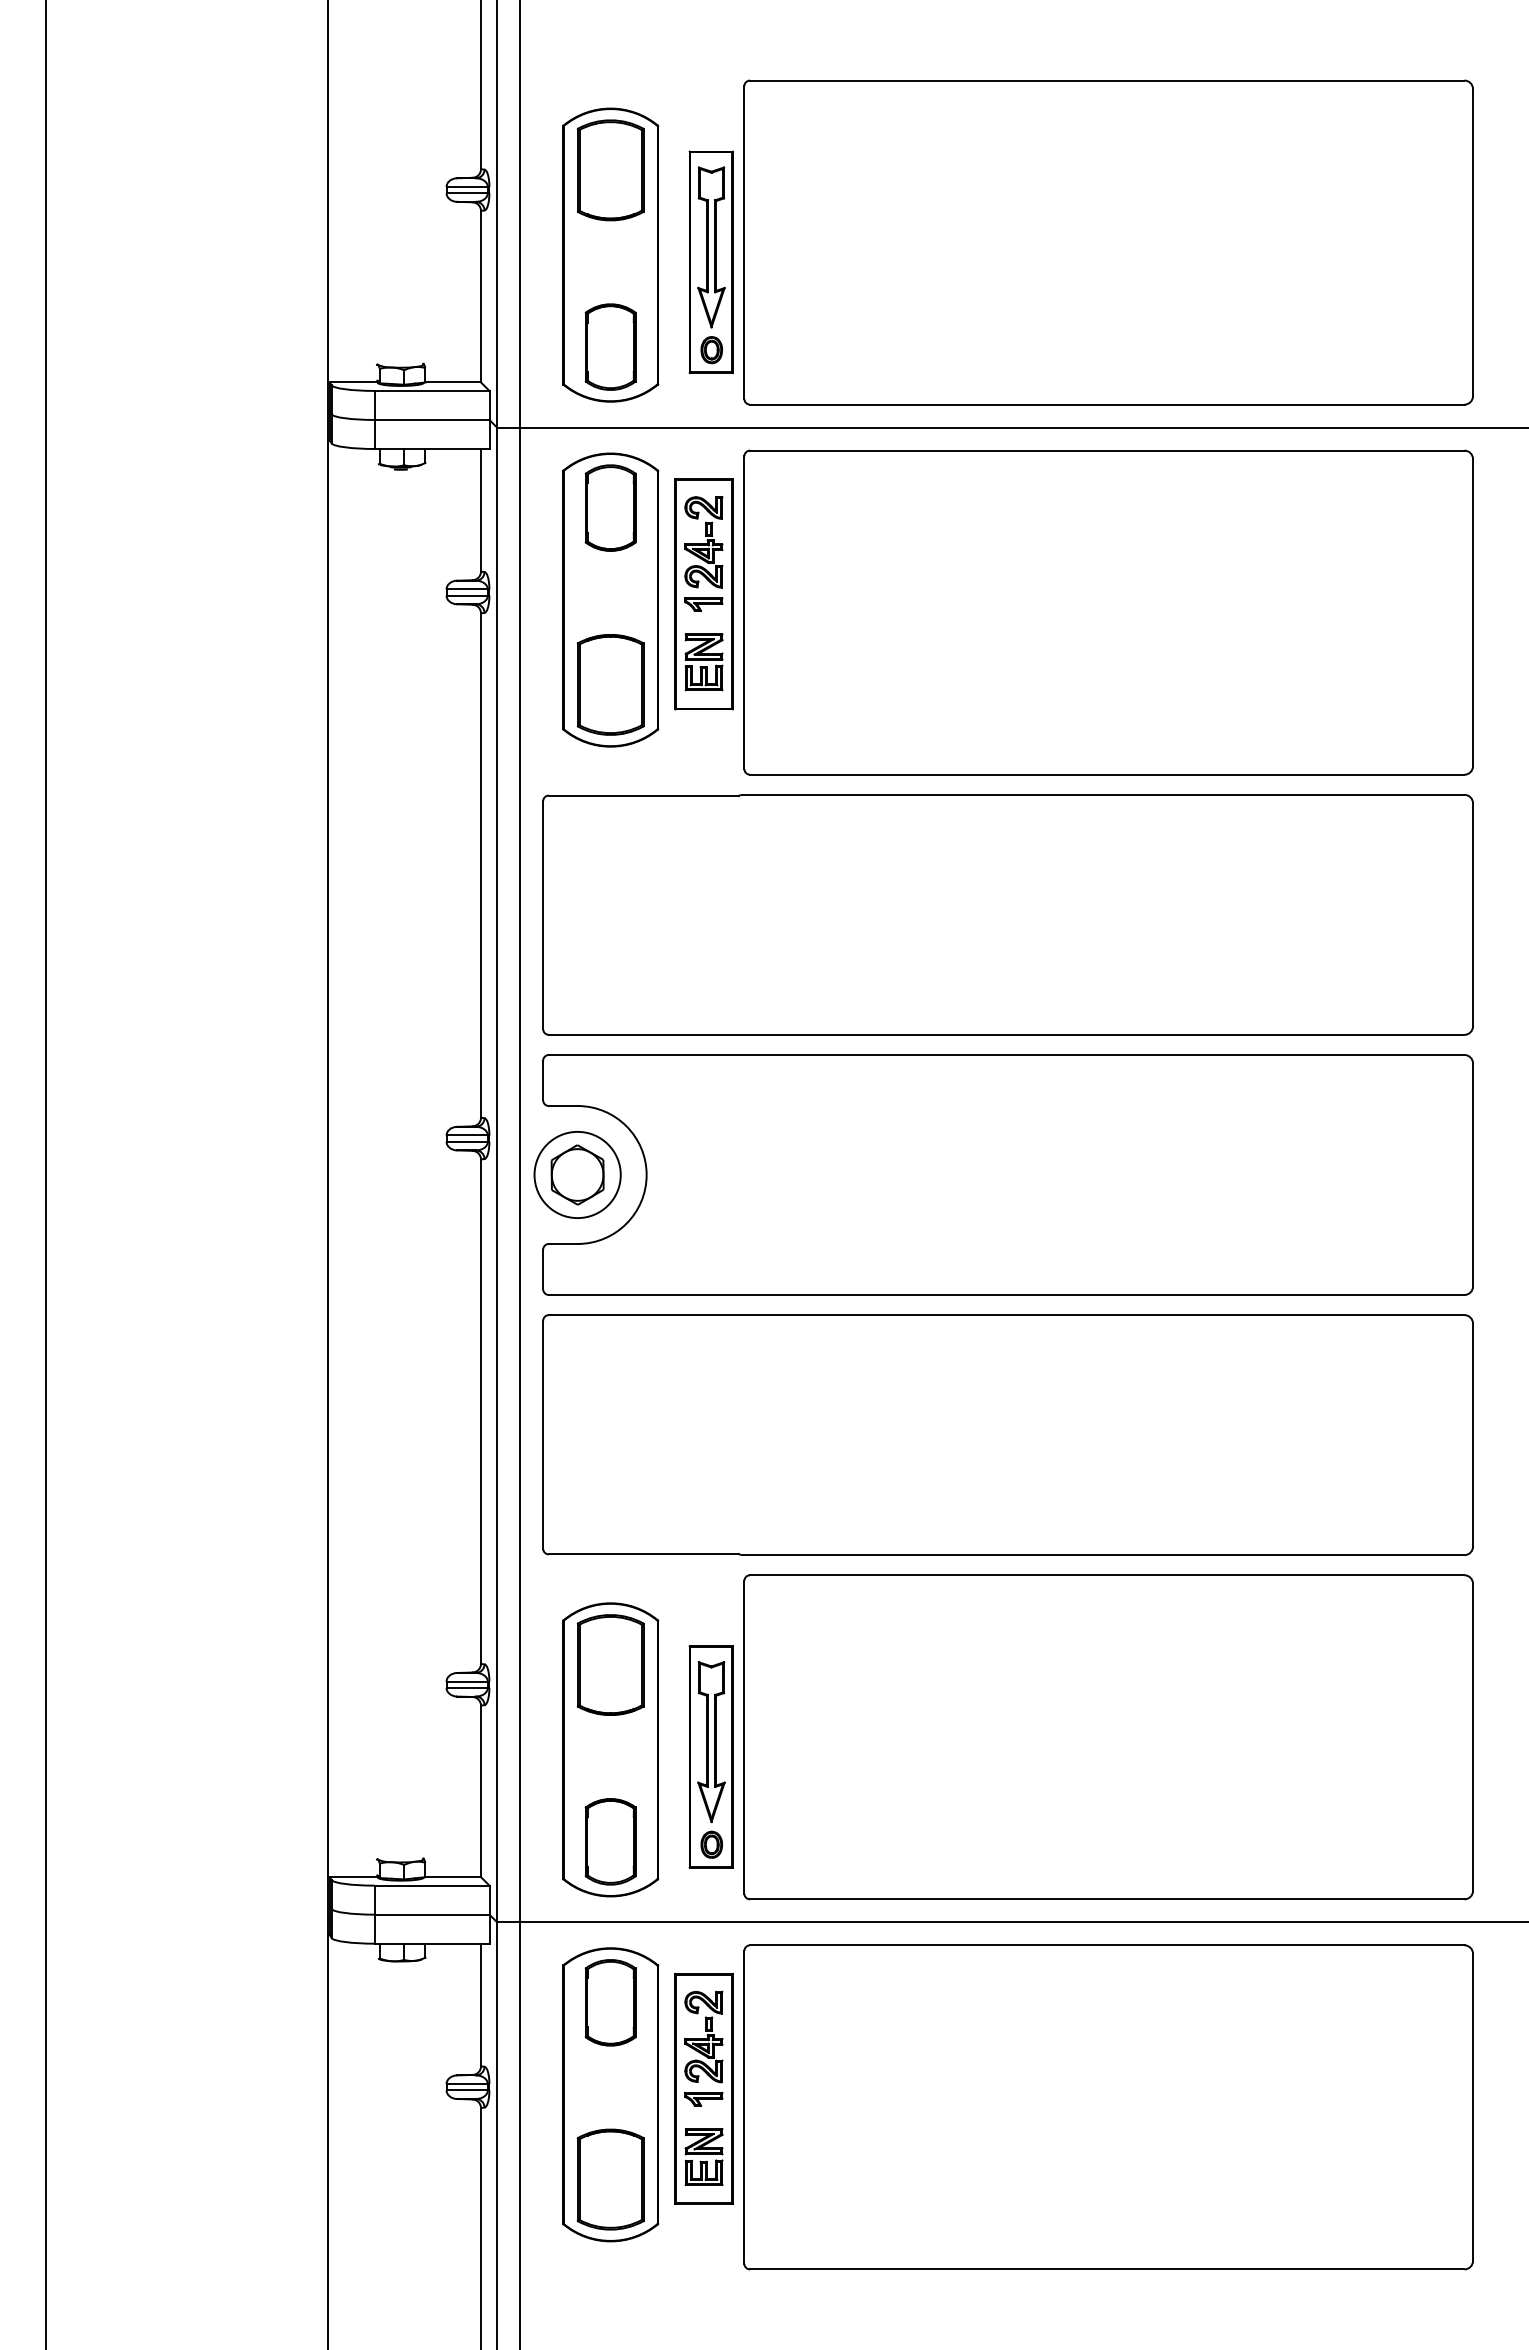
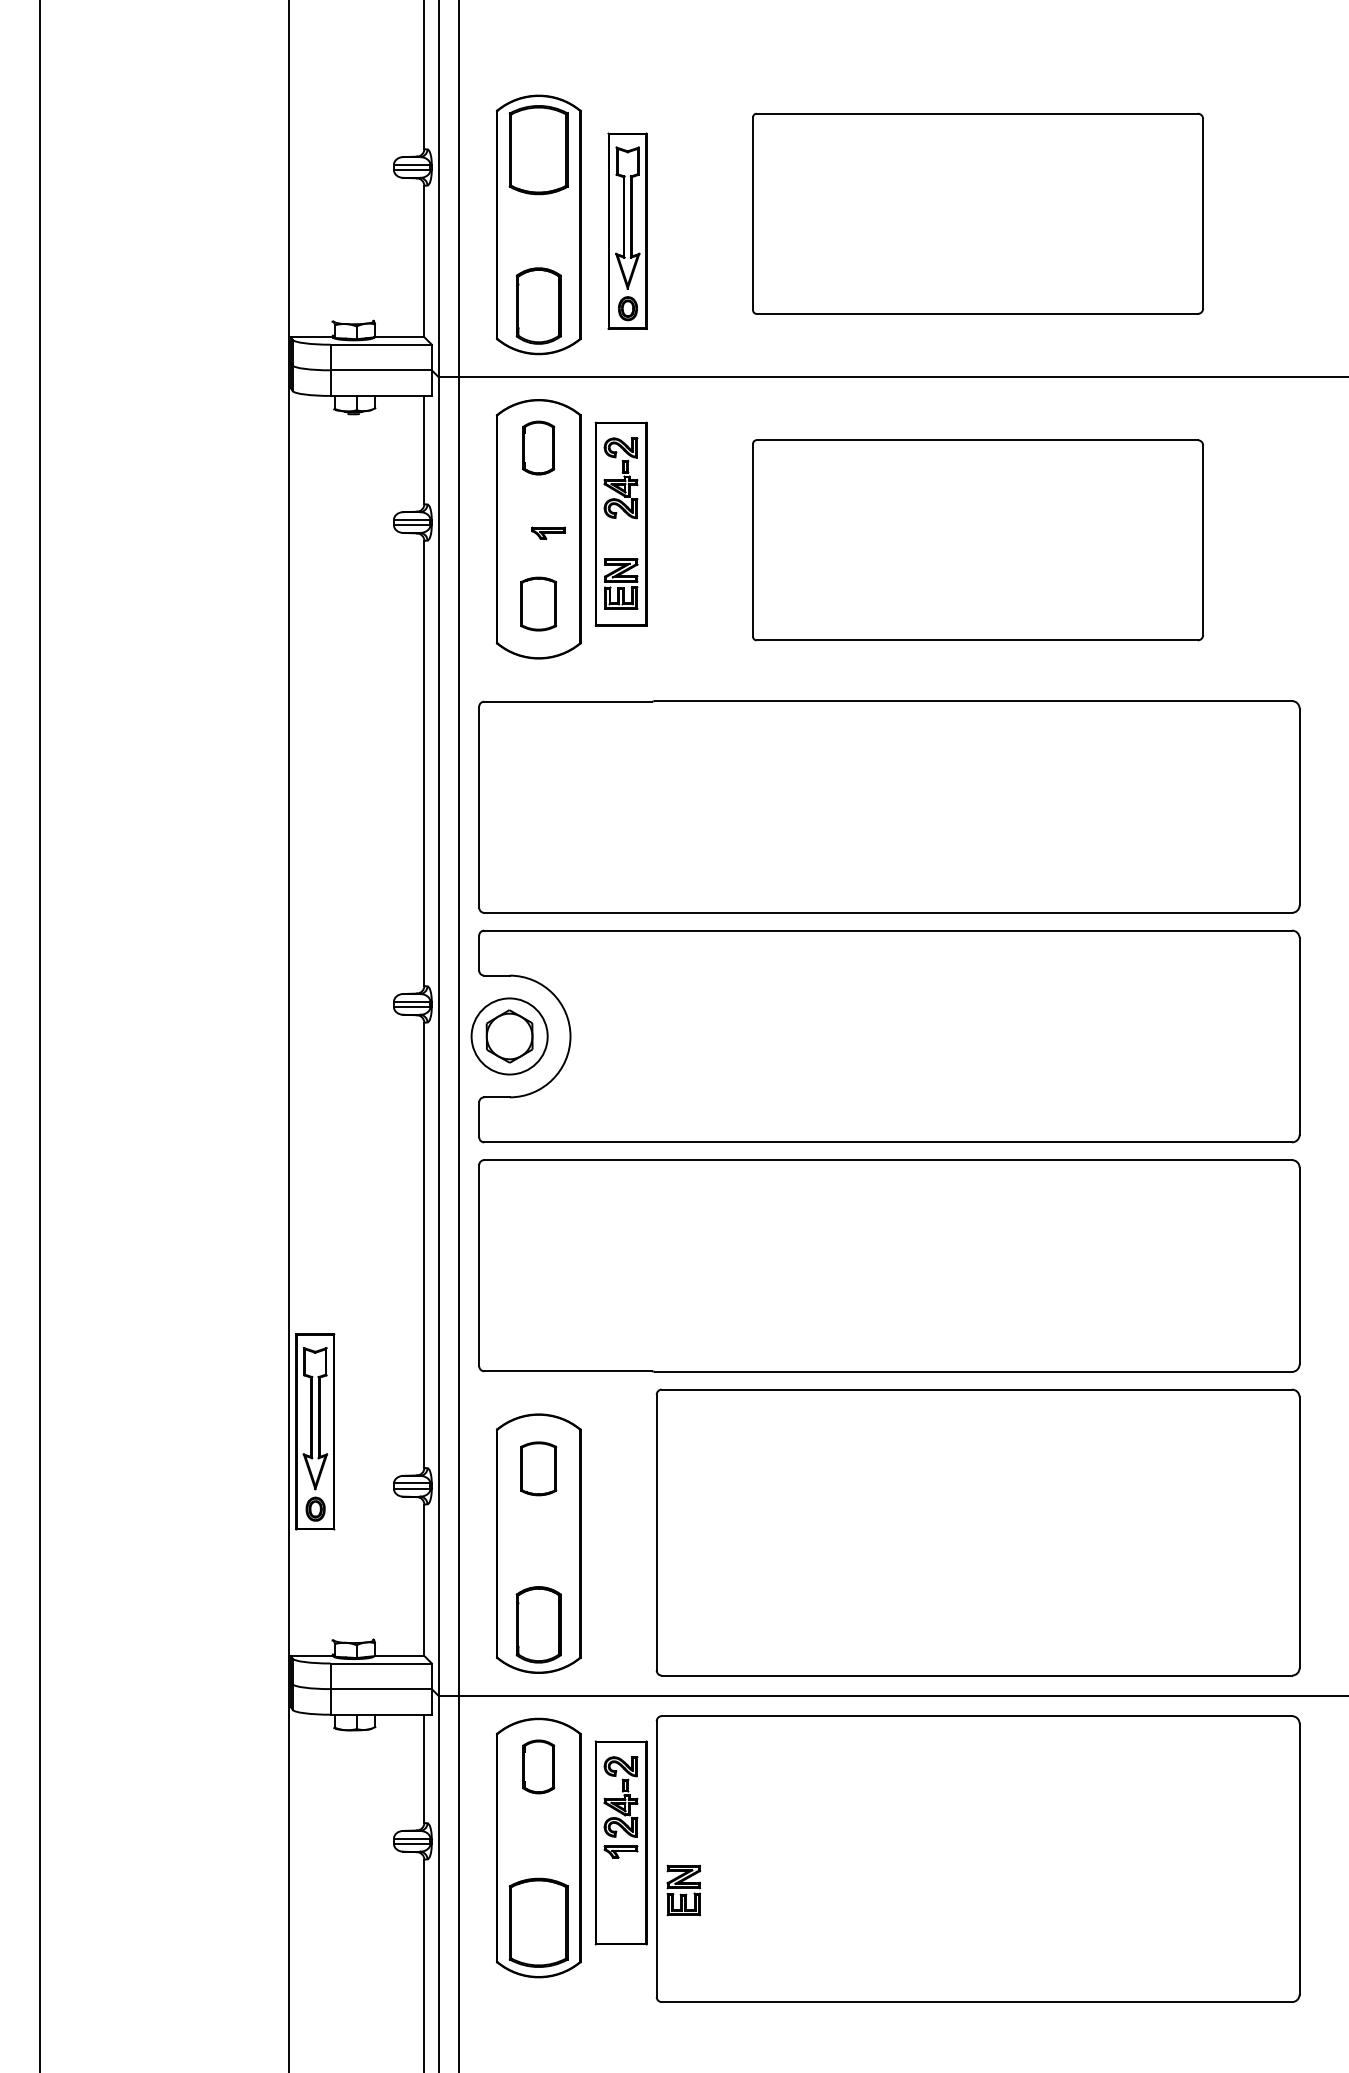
part: (1108, 242) -> (978, 213), size x0.7
part: (610, 507) -> (538, 447), size x0.7
part: (703, 604) -> (548, 533), moved
part: (1108, 612) -> (978, 540), size x0.7
part: (610, 684) -> (538, 603), size x0.6
part: (610, 1664) -> (538, 1468), size x0.6
part: (710, 1756) -> (314, 1431), moved
part: (610, 2002) -> (538, 1766), size x0.7
part: (703, 2156) -> (683, 1890), moved

